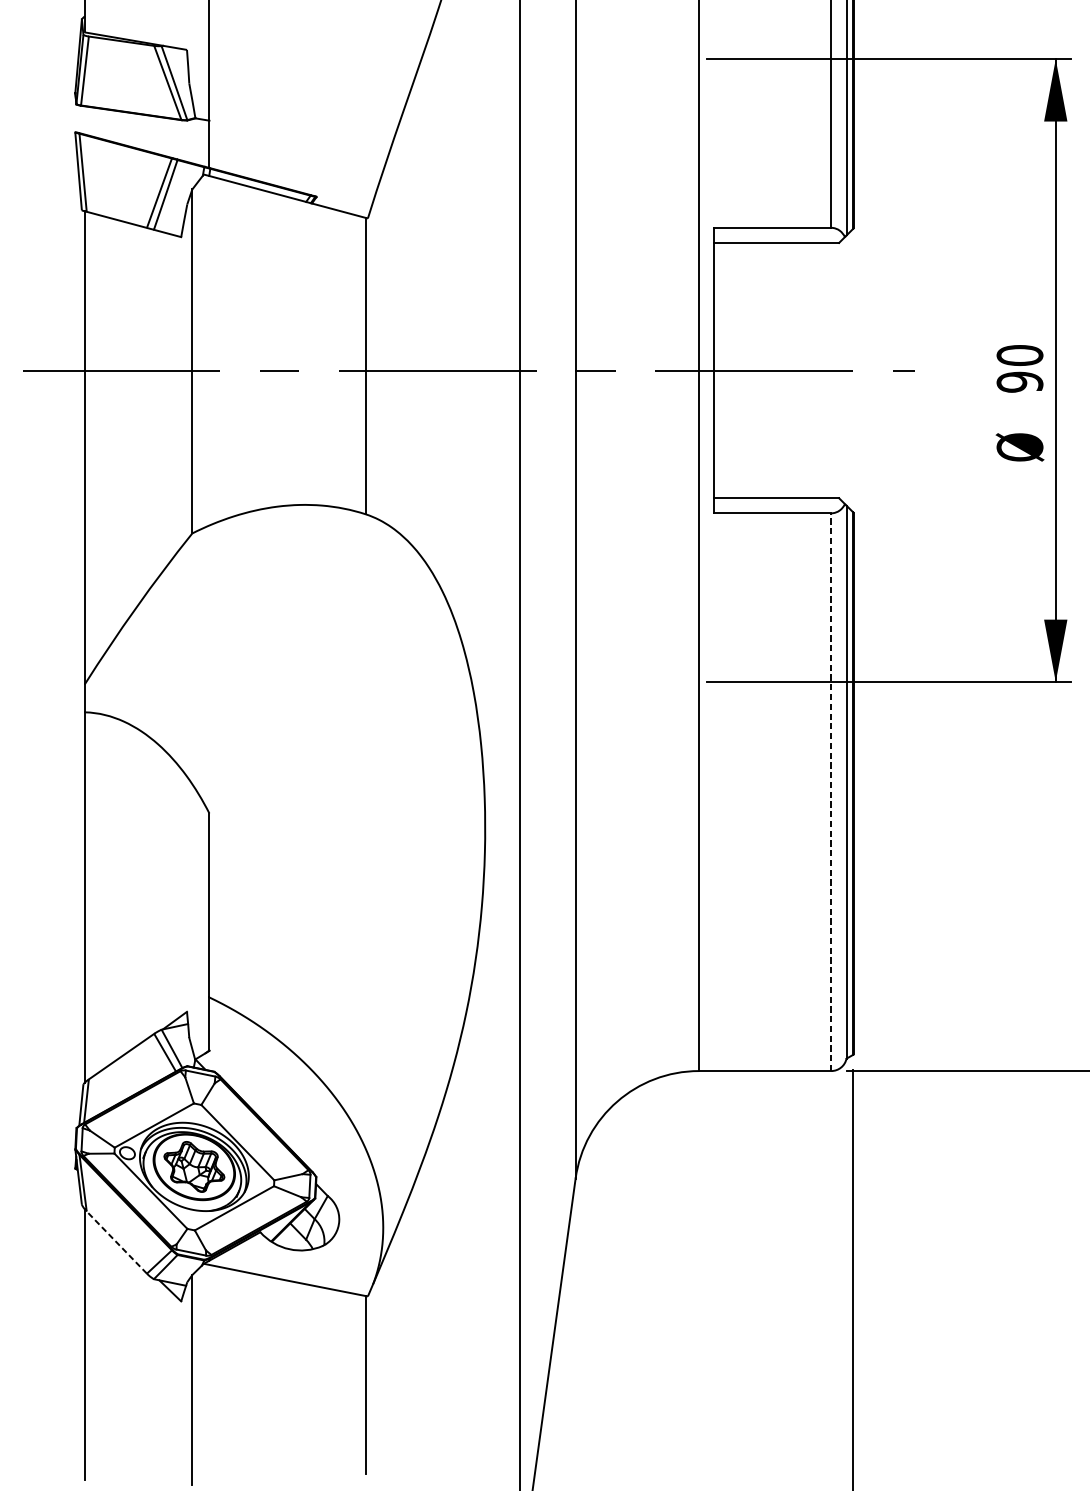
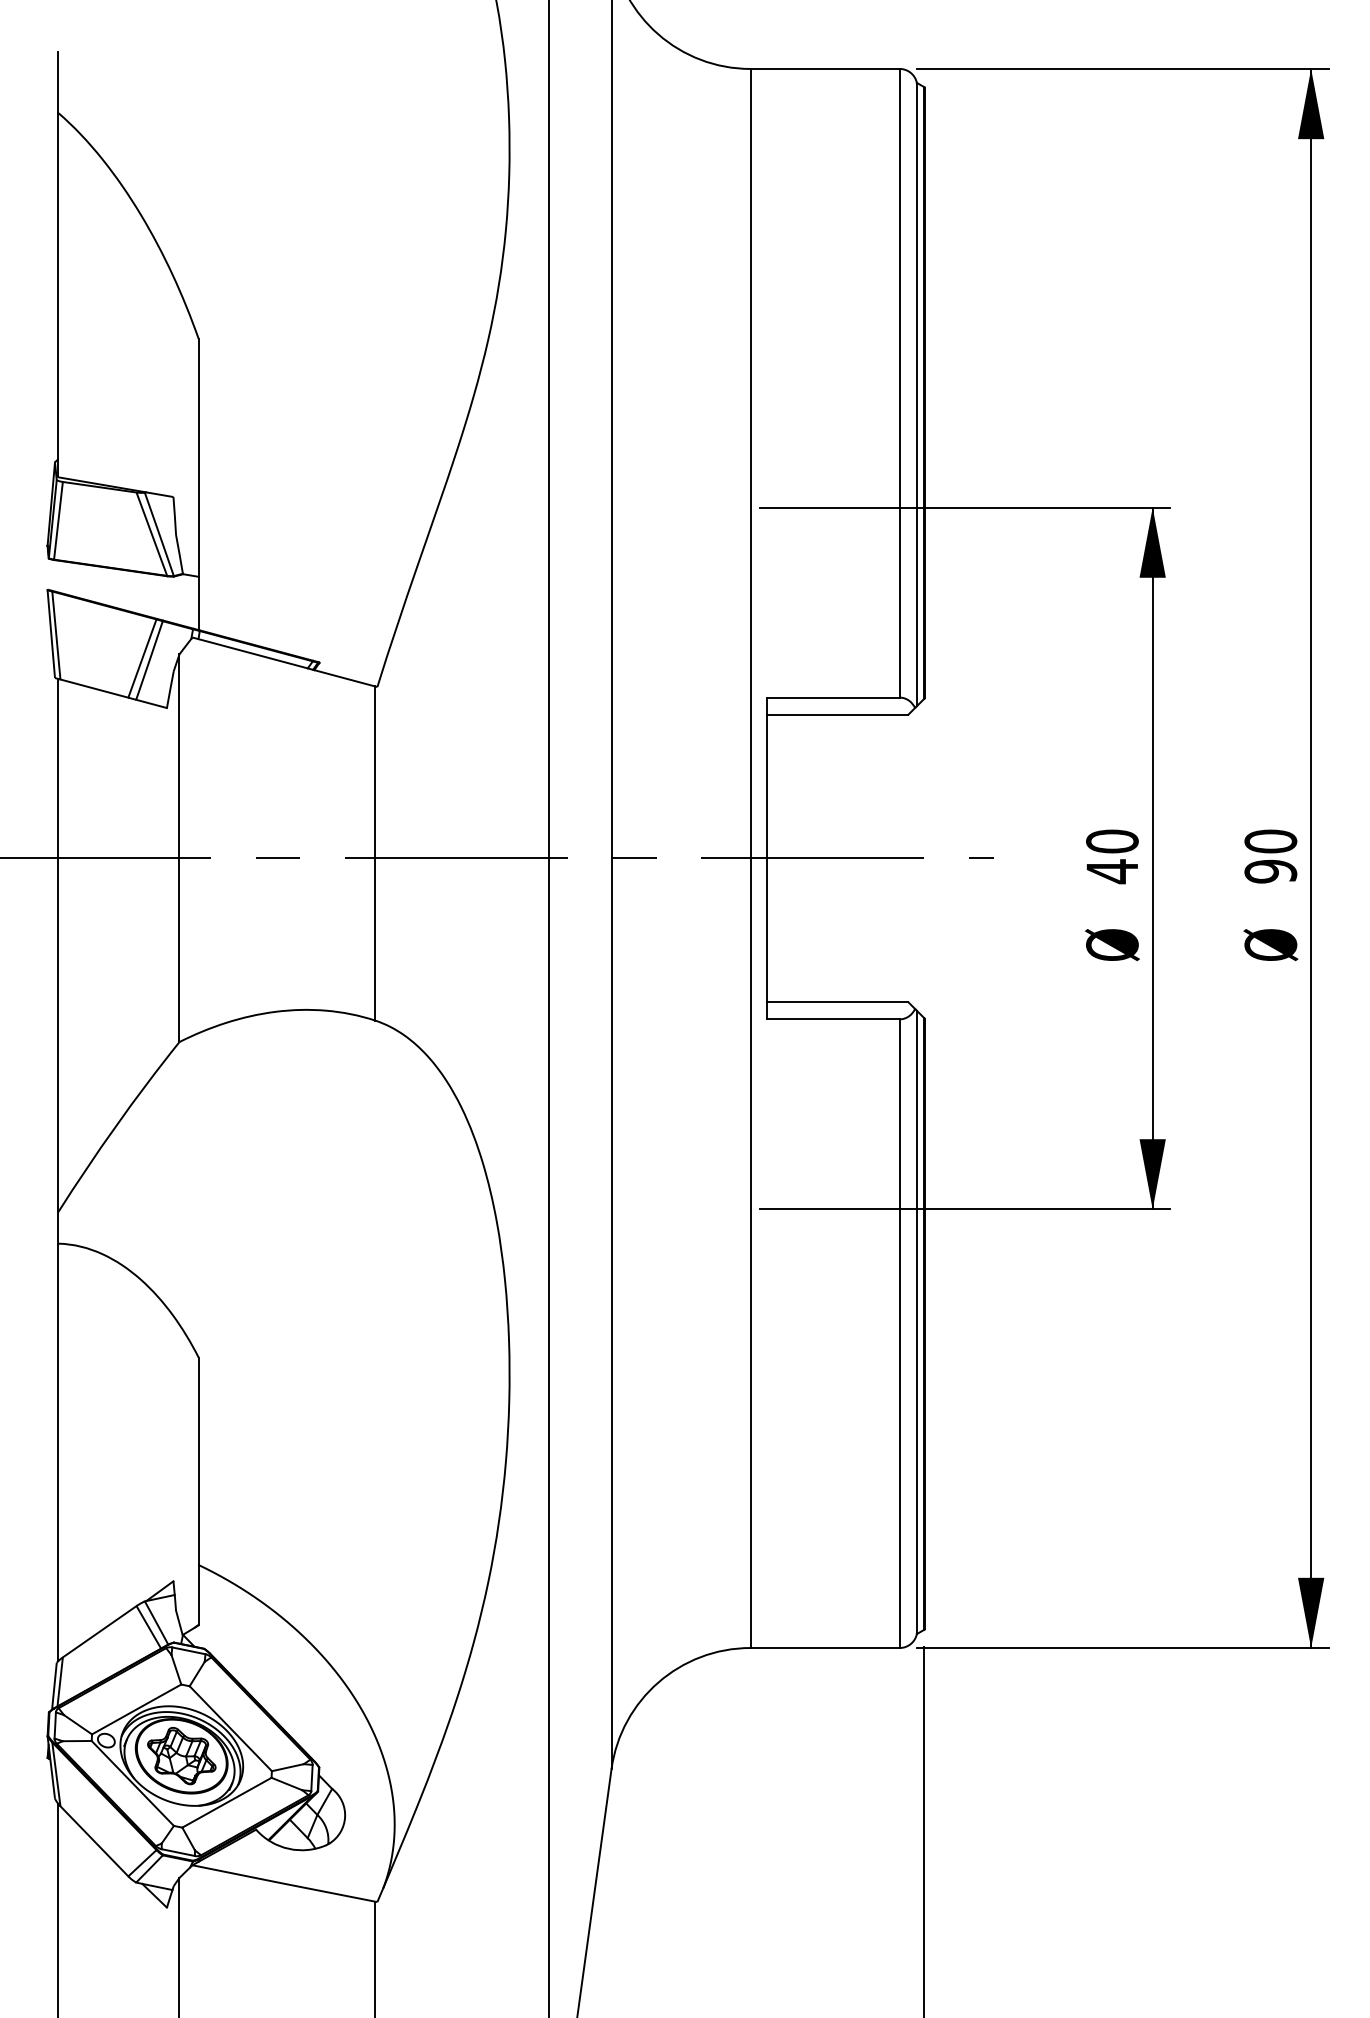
text: (1020, 382) -> (1112, 871), 90 -> 40
line: (831, 792) -> (899, 1333), dashed -> solid
line: (116, 1242) -> (94, 1841), dashed -> solid

